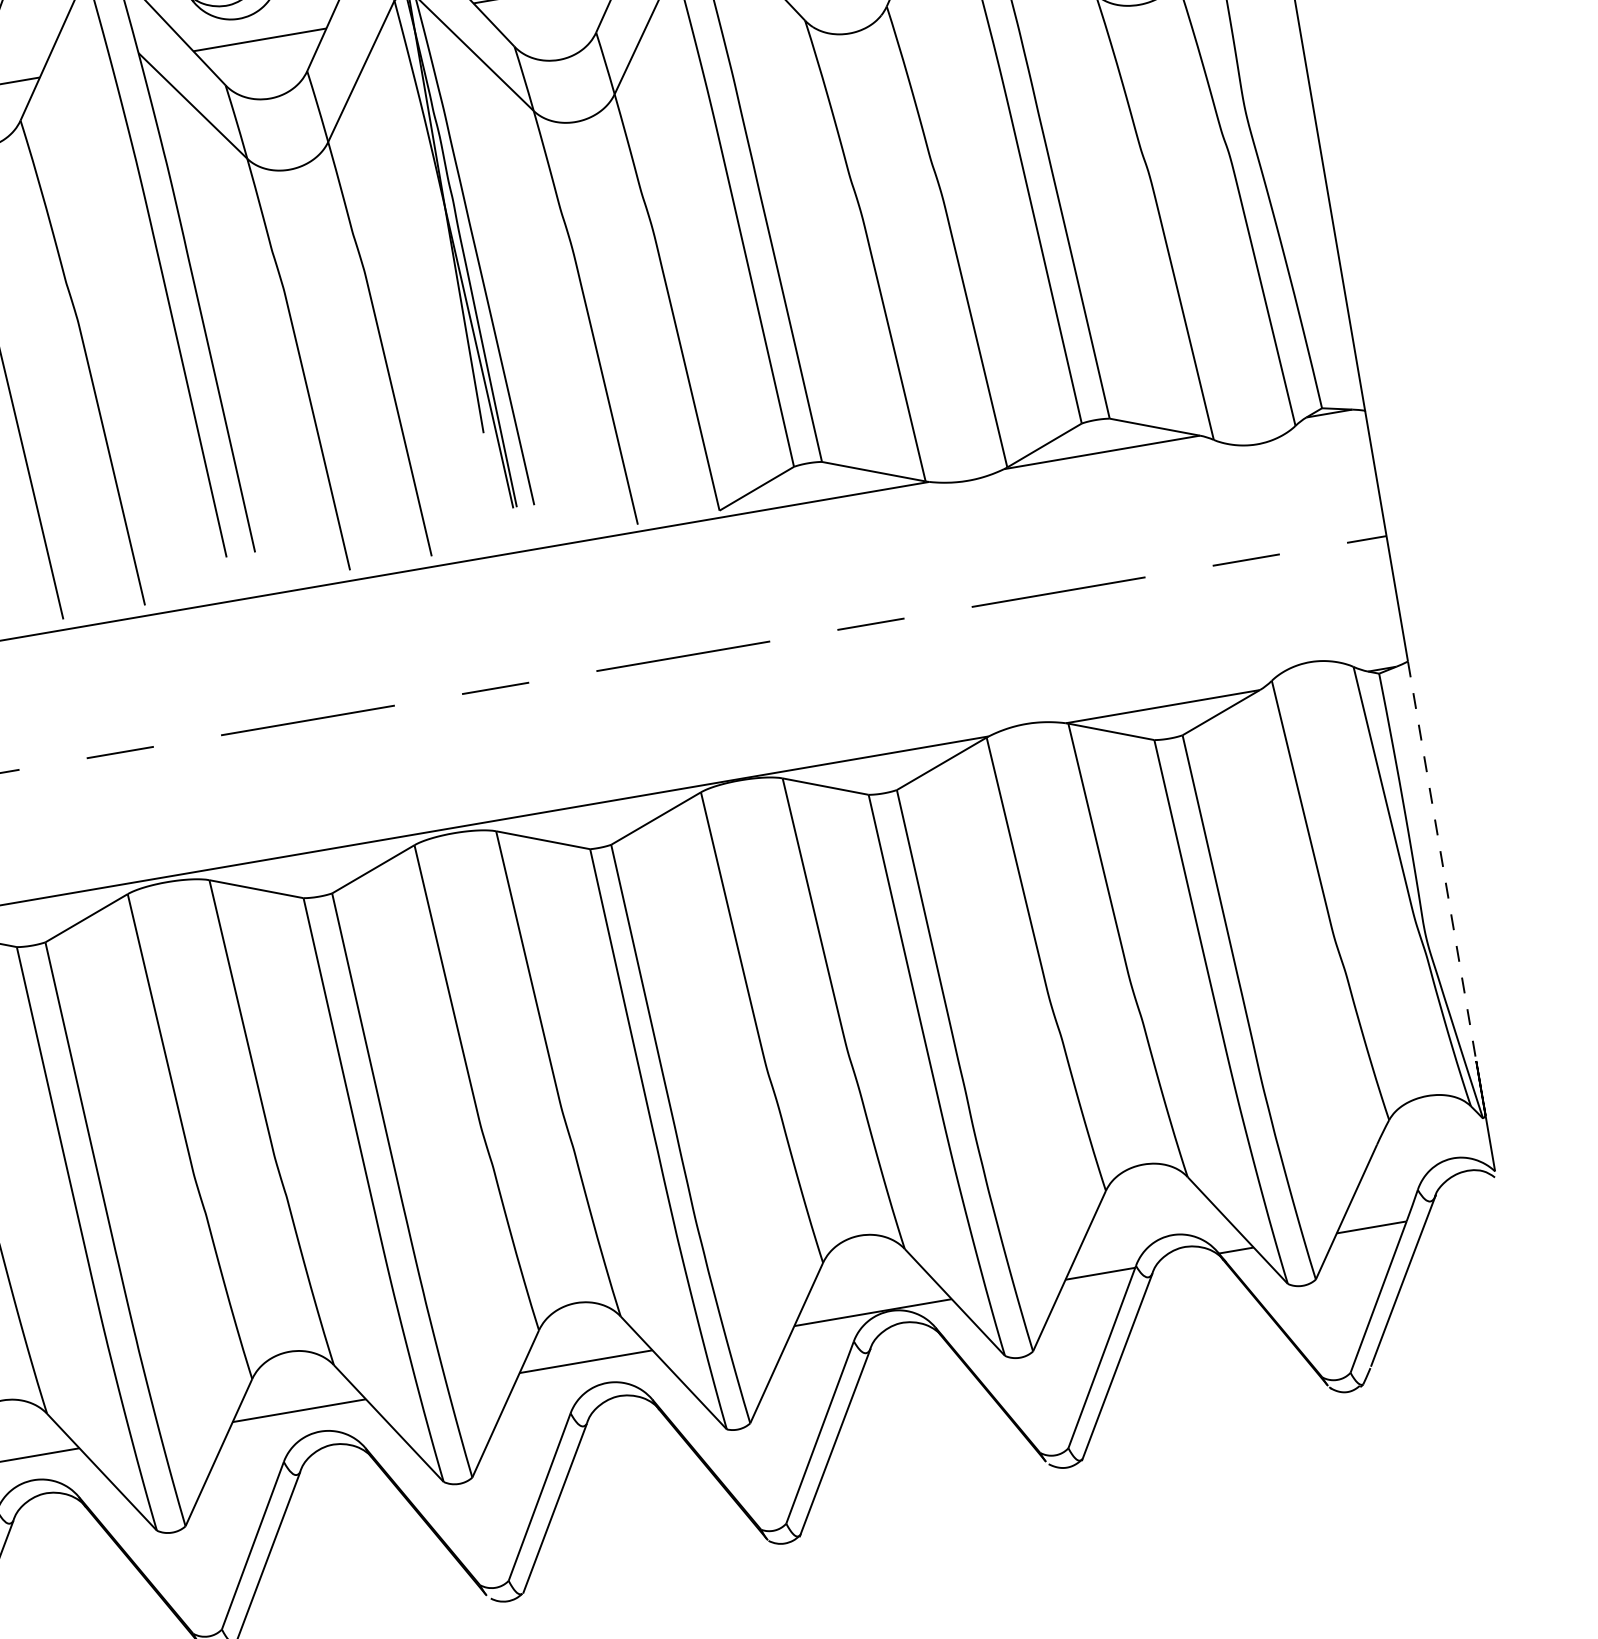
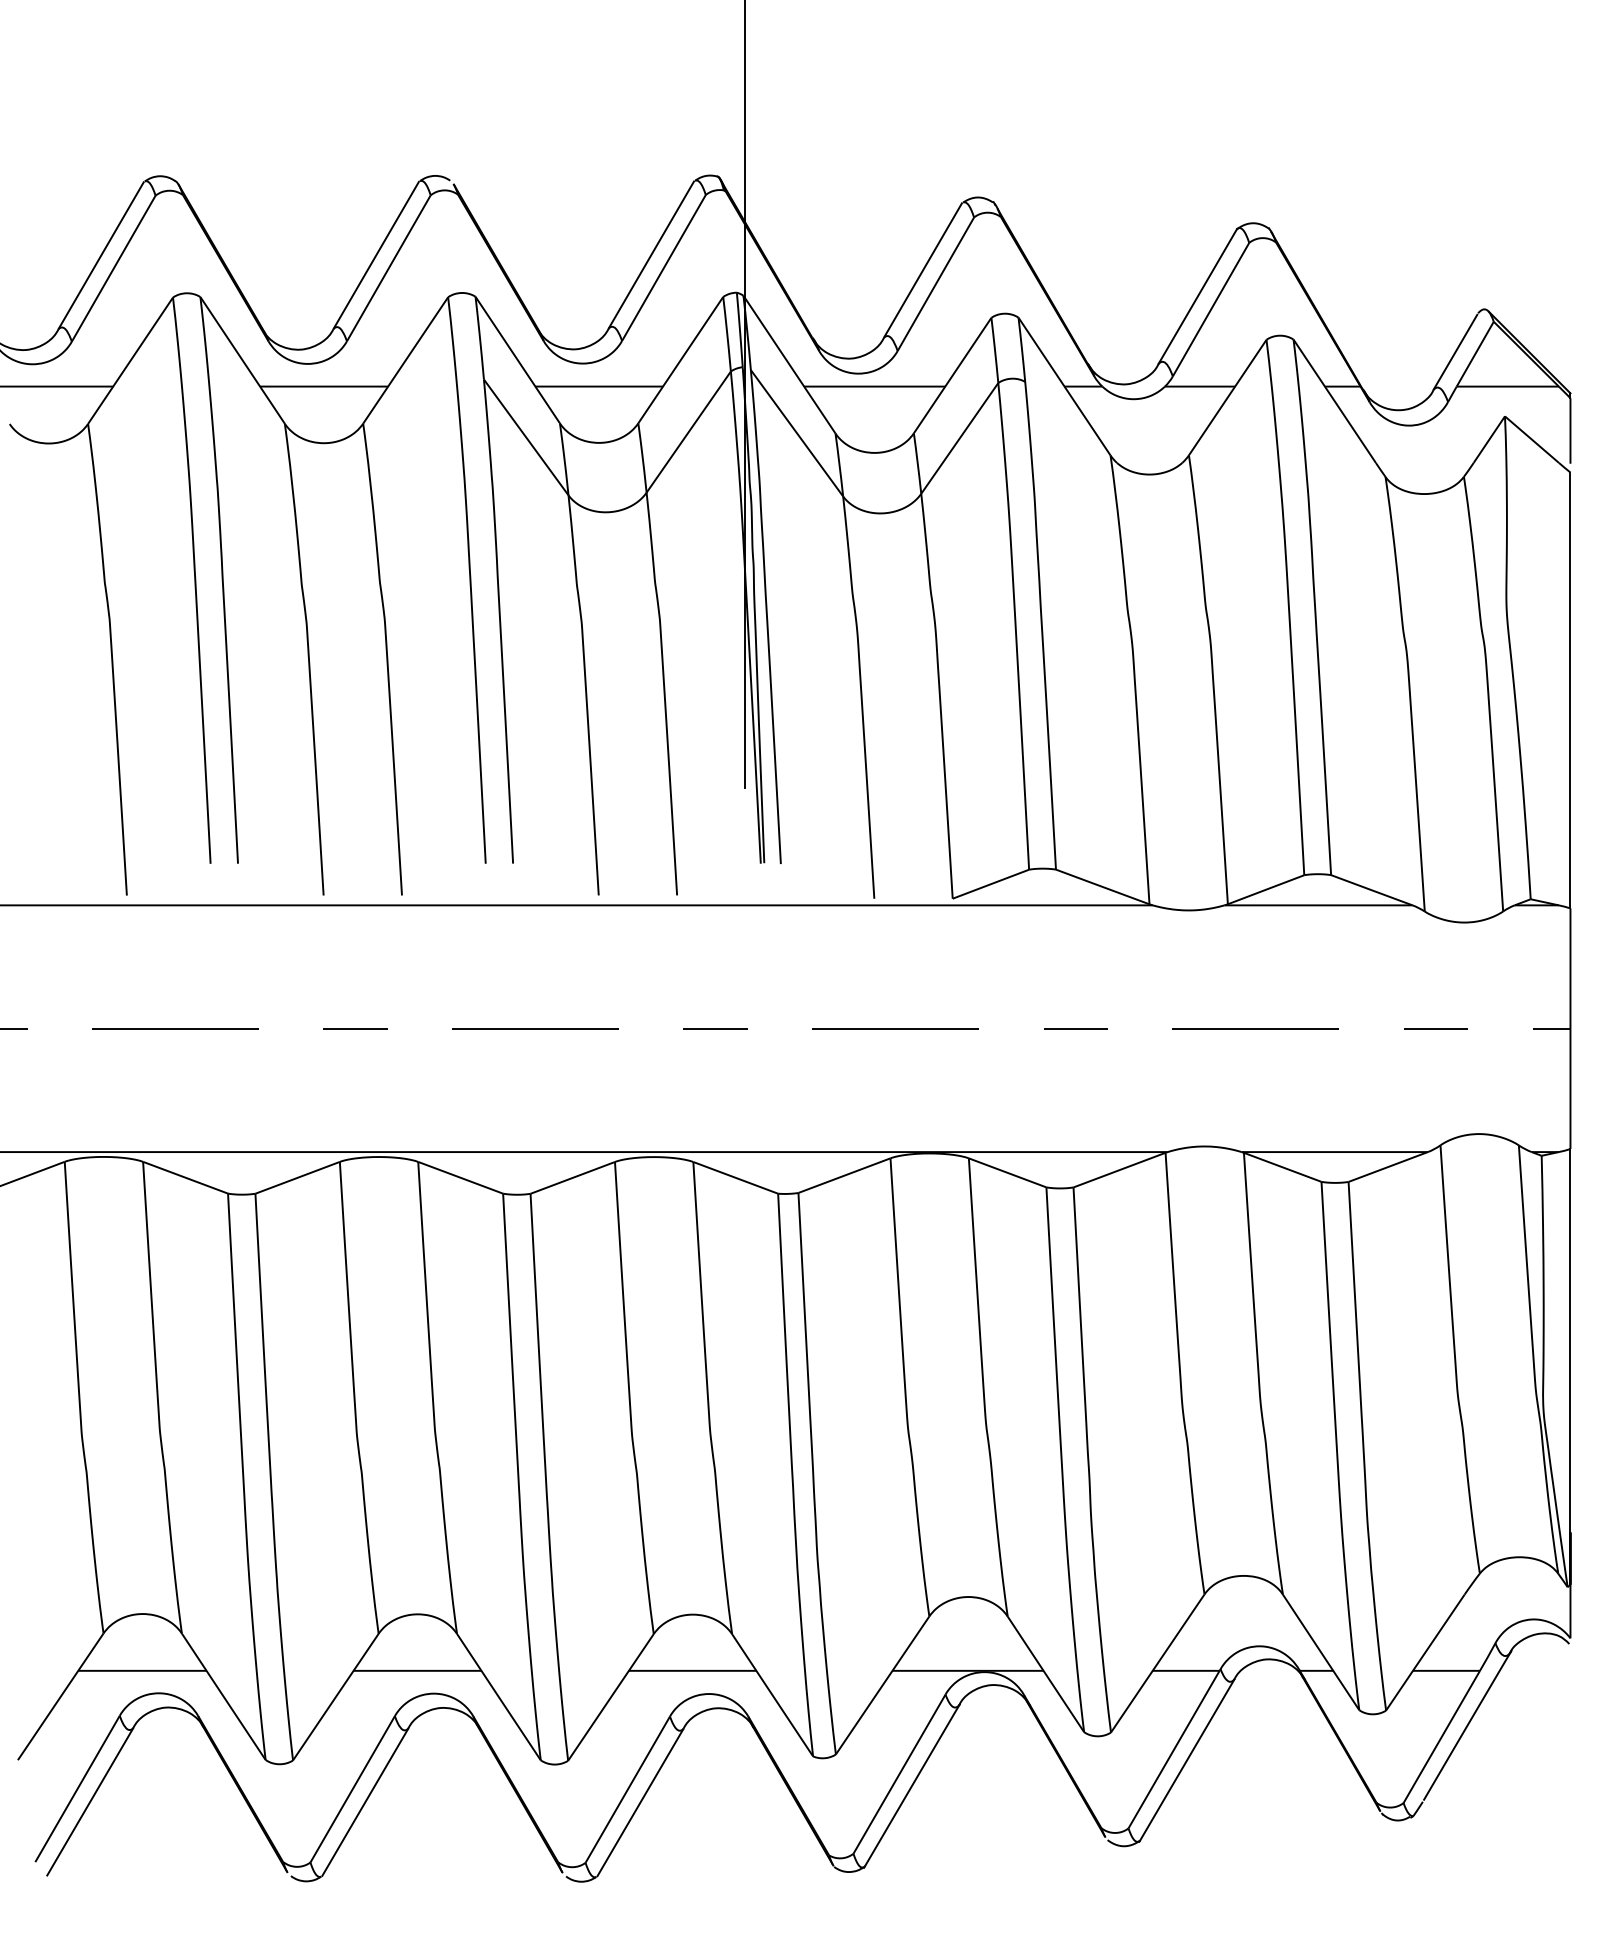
line: (1446, 888) -> (1570, 1366), dashed -> solid

